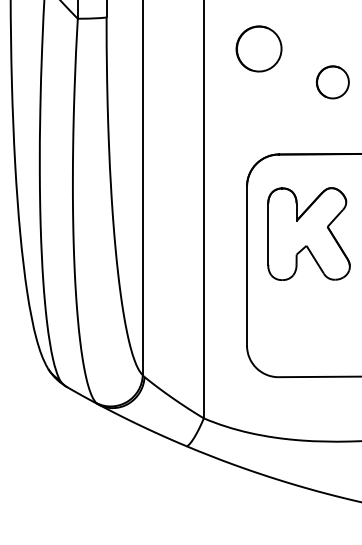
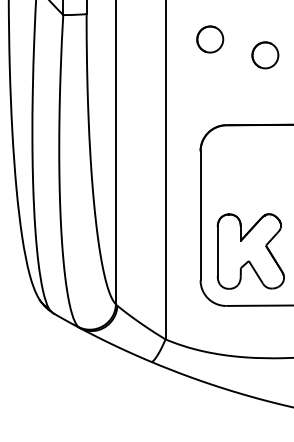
part: (258, 48) -> (209, 39), size x0.71
part: (332, 82) -> (265, 55), moved
part: (308, 233) -> (250, 251), moved

